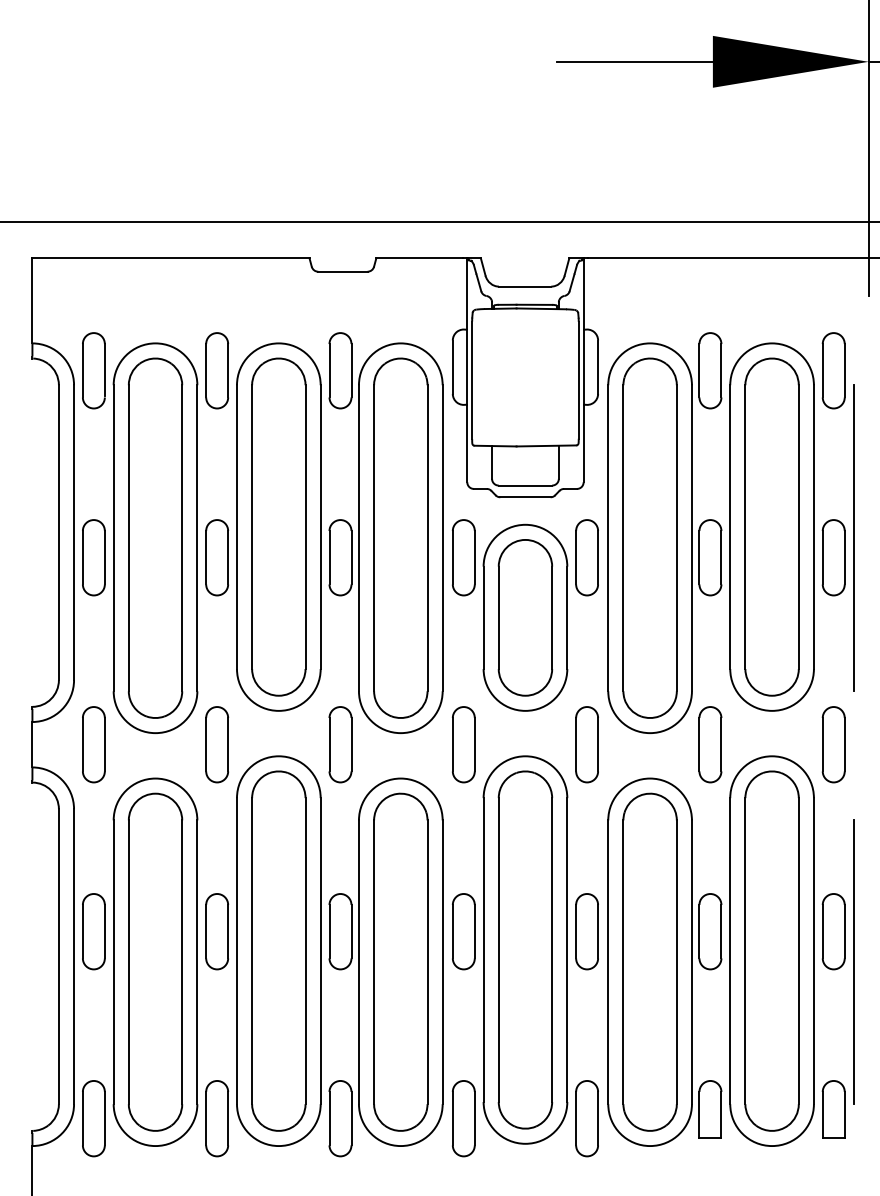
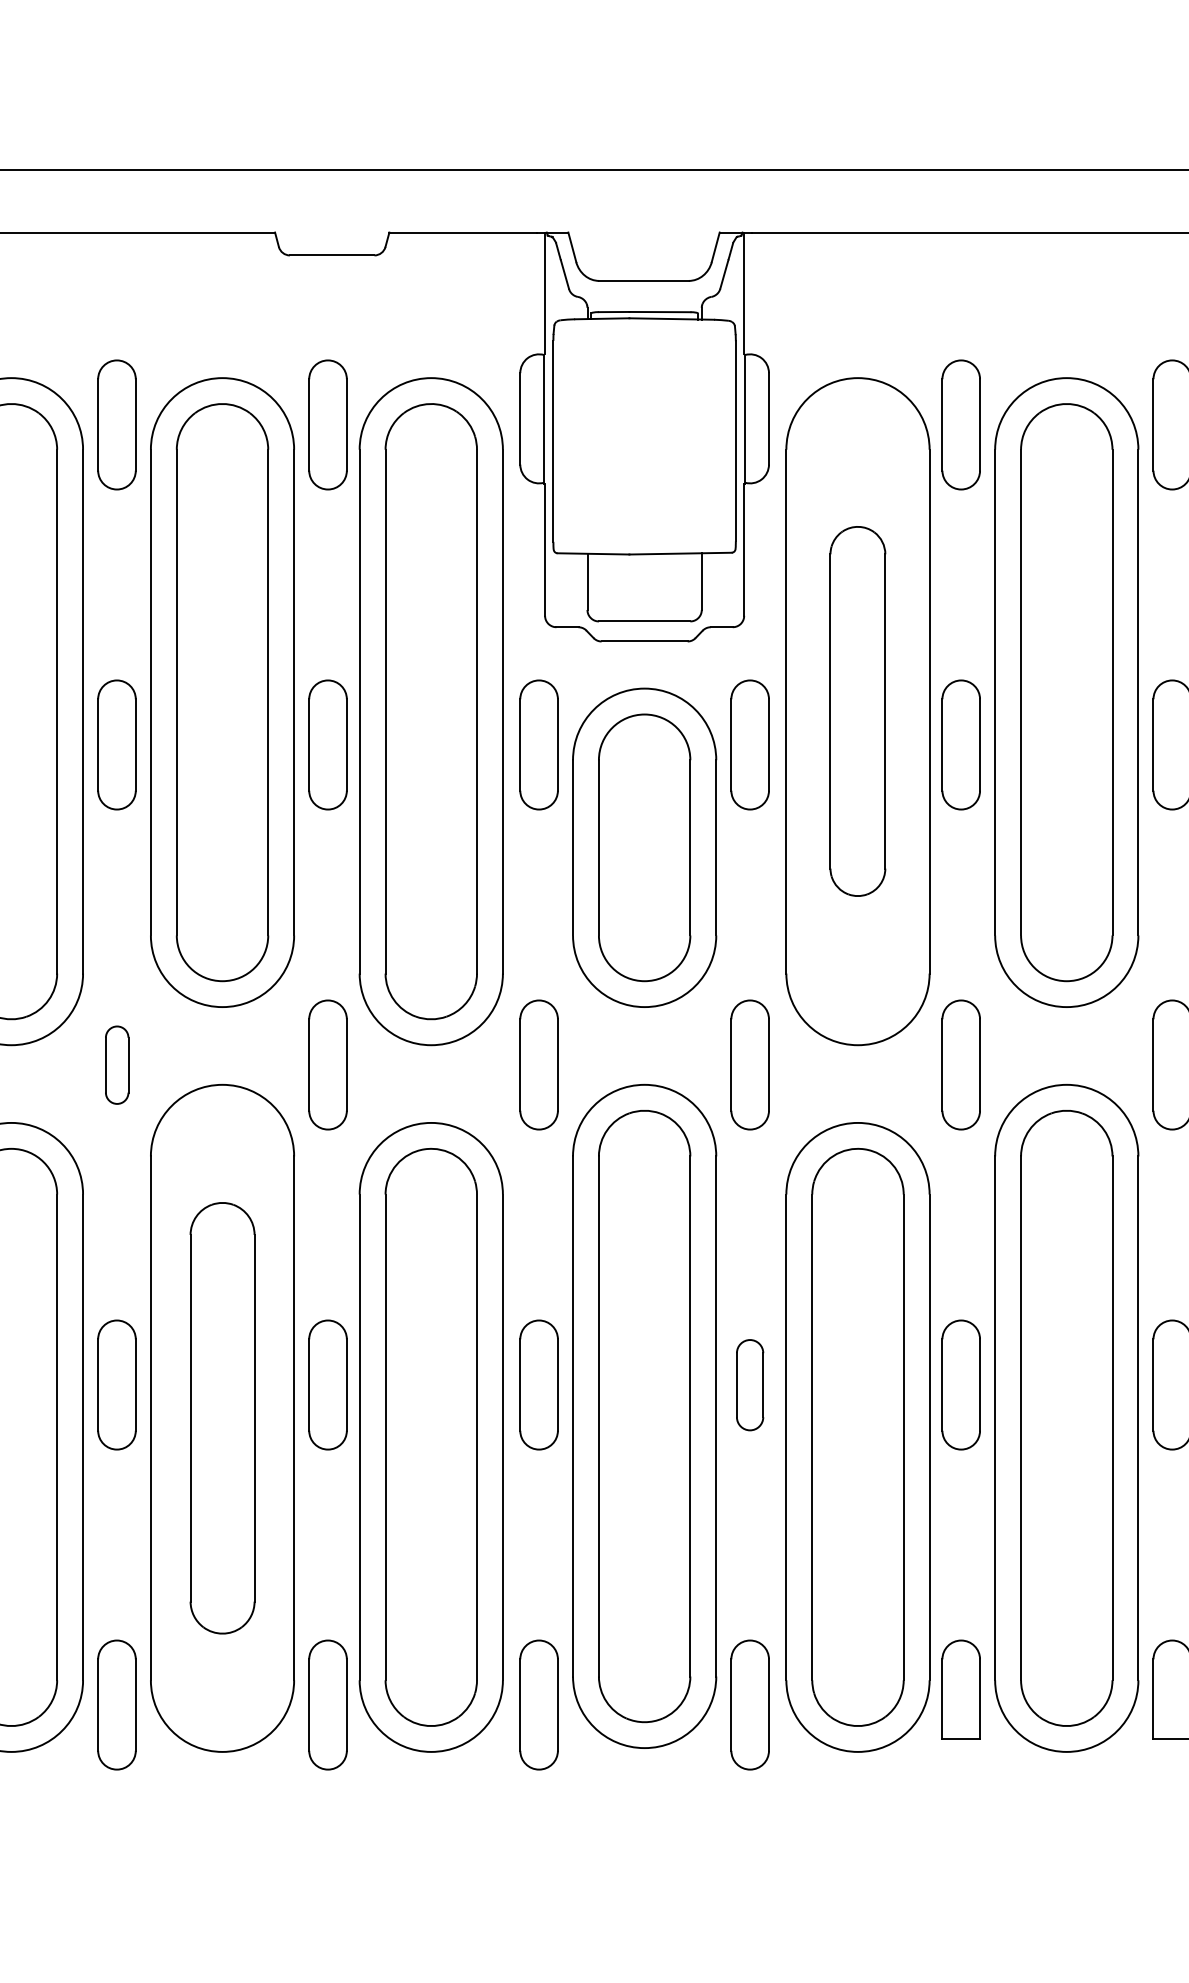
part: (649, 537) -> (856, 710), size x0.6
part: (217, 744) -> (117, 1064), size x0.6
part: (586, 931) -> (749, 1384), size x0.7
part: (278, 950) -> (221, 1417), size x0.7

